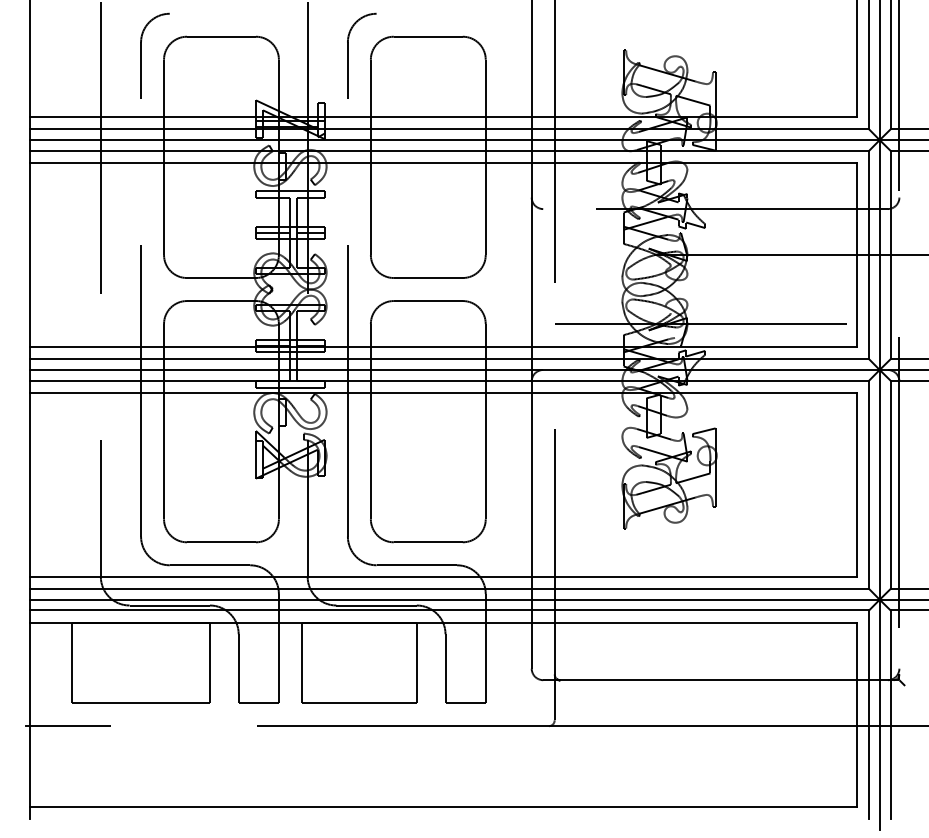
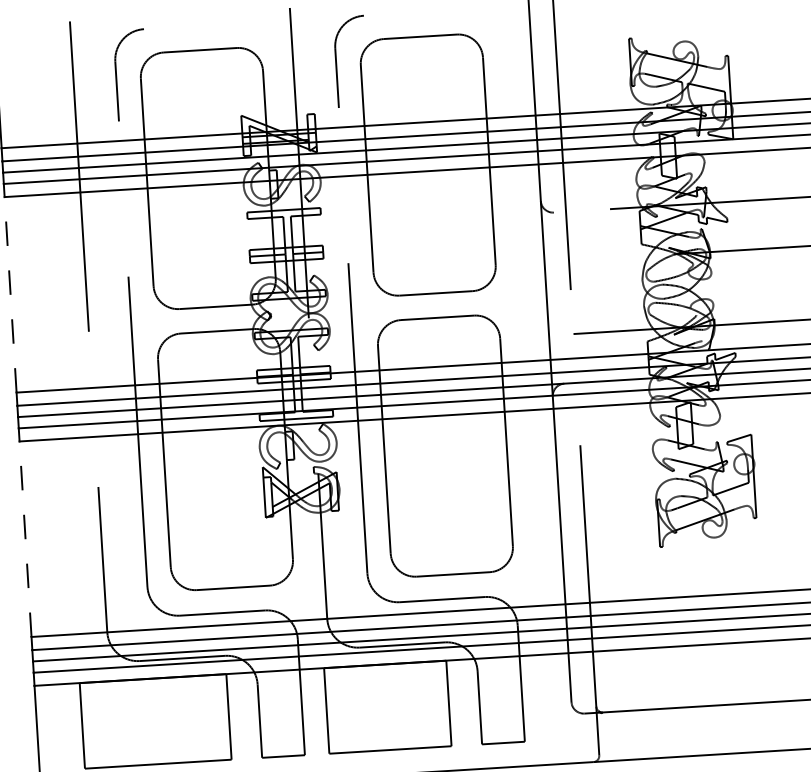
line: (29, 255) -> (10, 295), solid -> dashed
line: (29, 484) -> (25, 538), solid -> dashed

